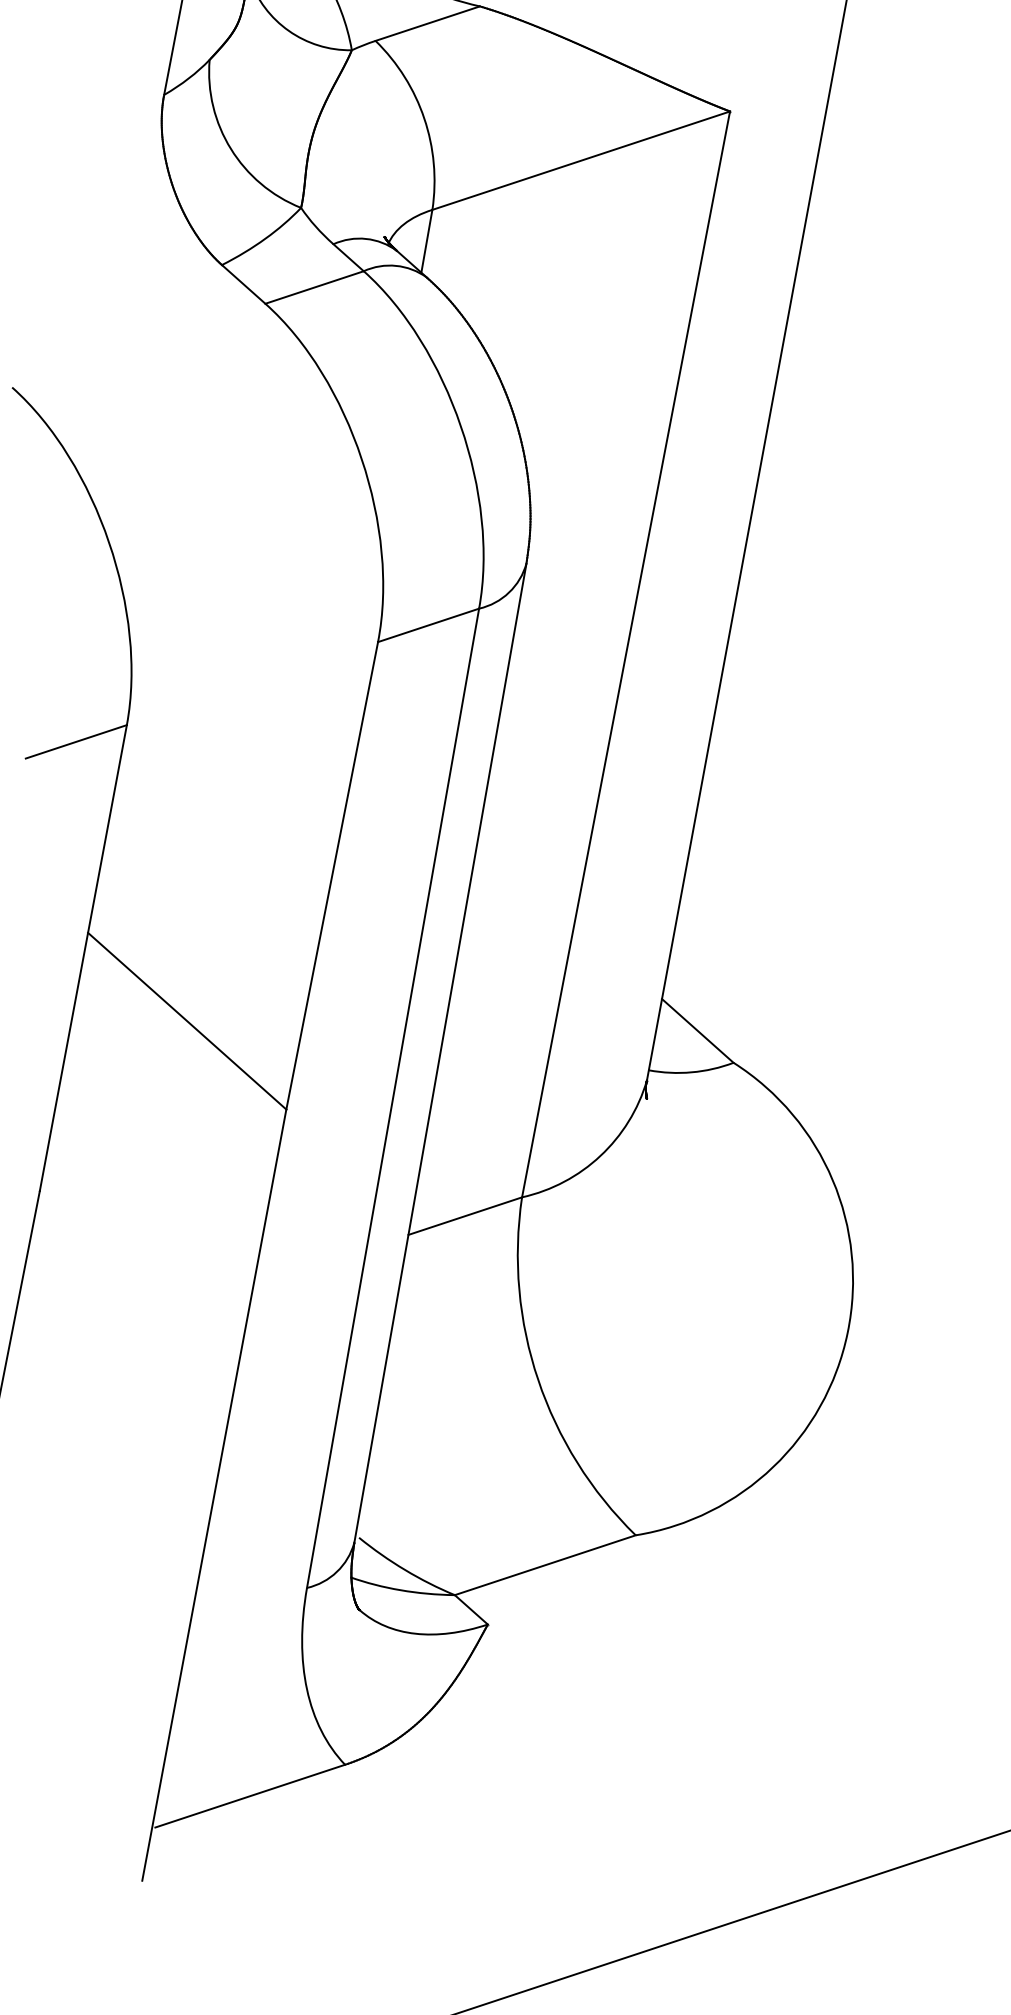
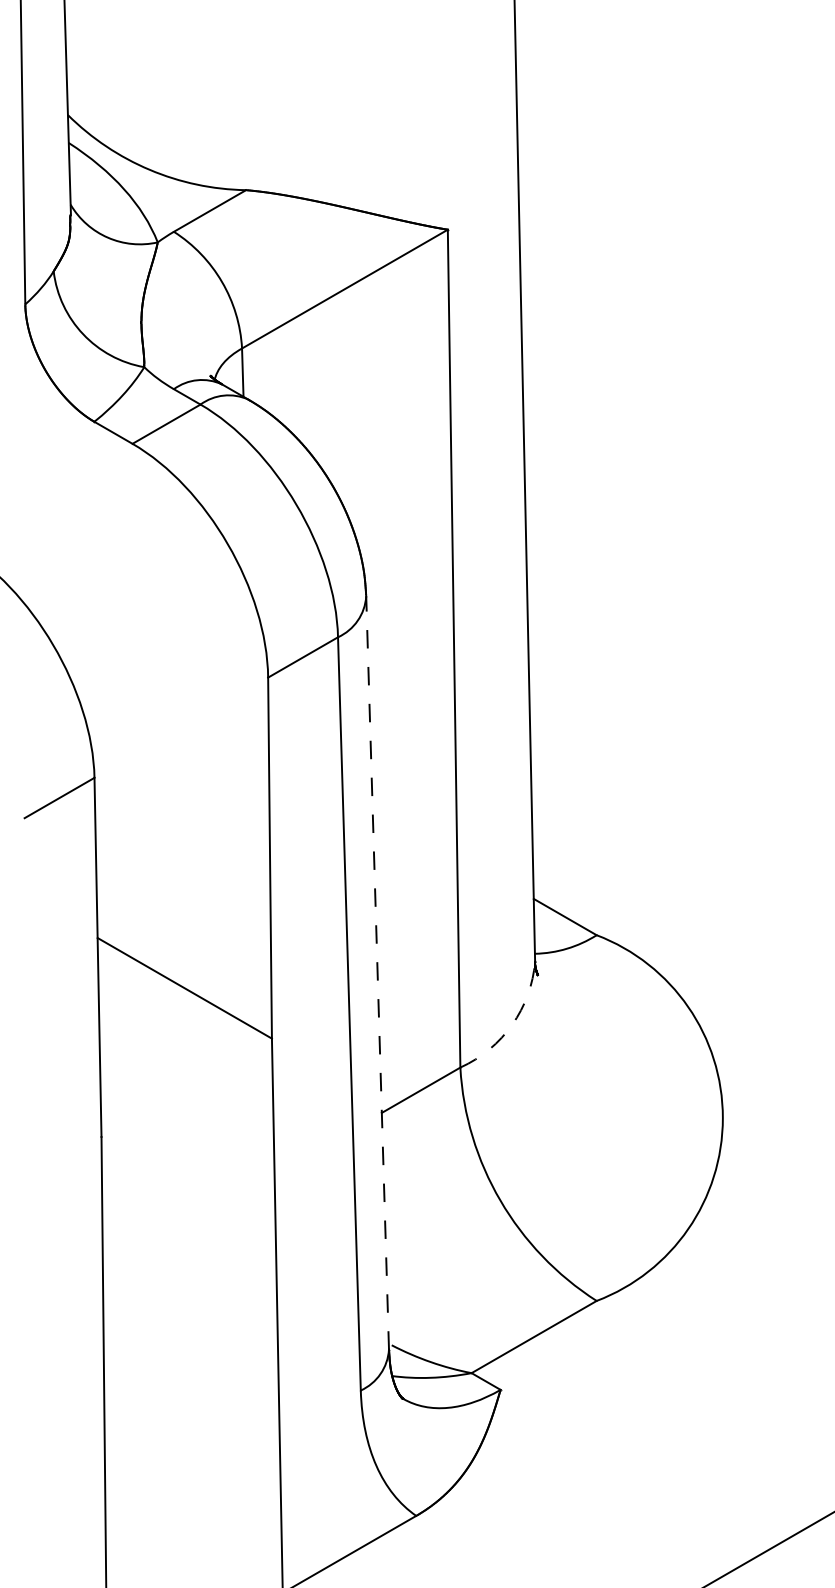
line: (440, 1053) -> (377, 973), solid -> dashed
arc: (600, 1155) -> (512, 1024), solid -> dashed

